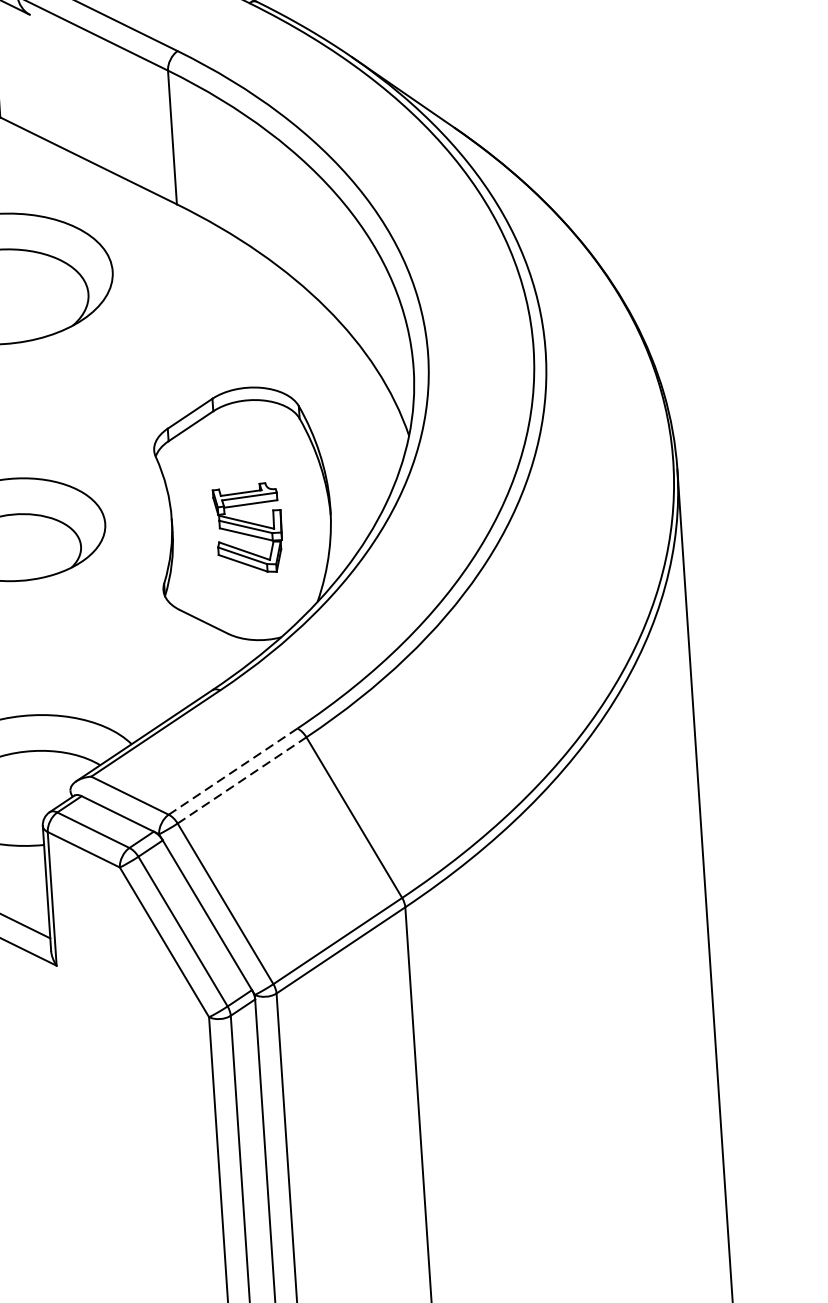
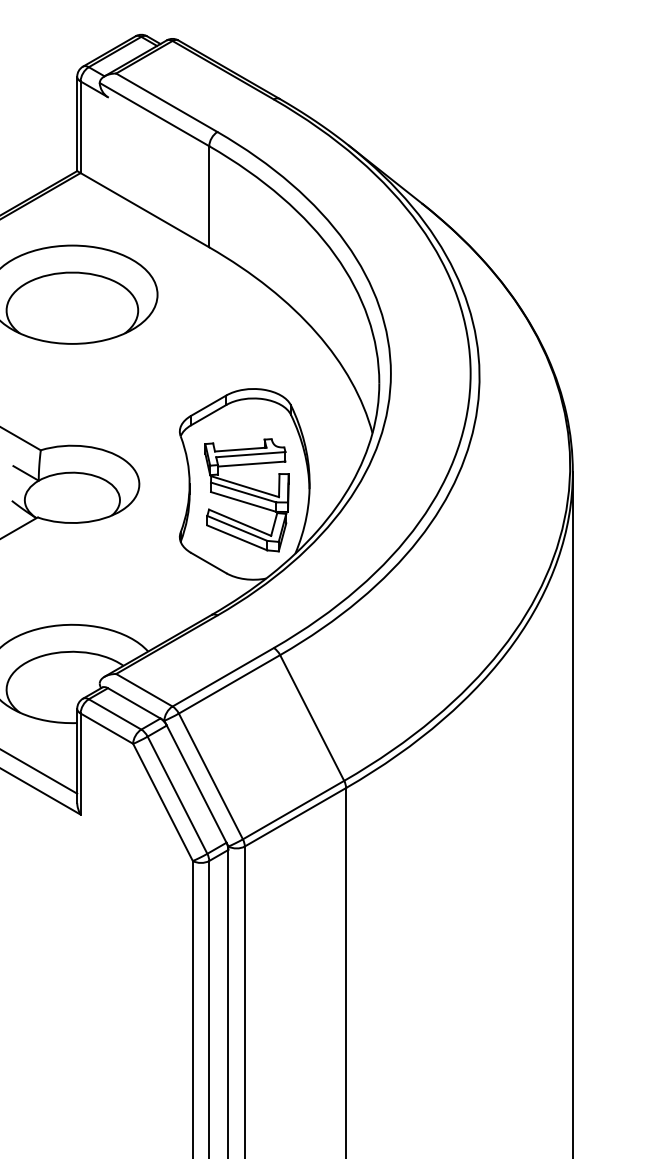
part: (247, 529) -> (246, 495), size x1.67
line: (232, 771) -> (222, 677), dashed -> solid
line: (242, 780) -> (229, 684), dashed -> solid

